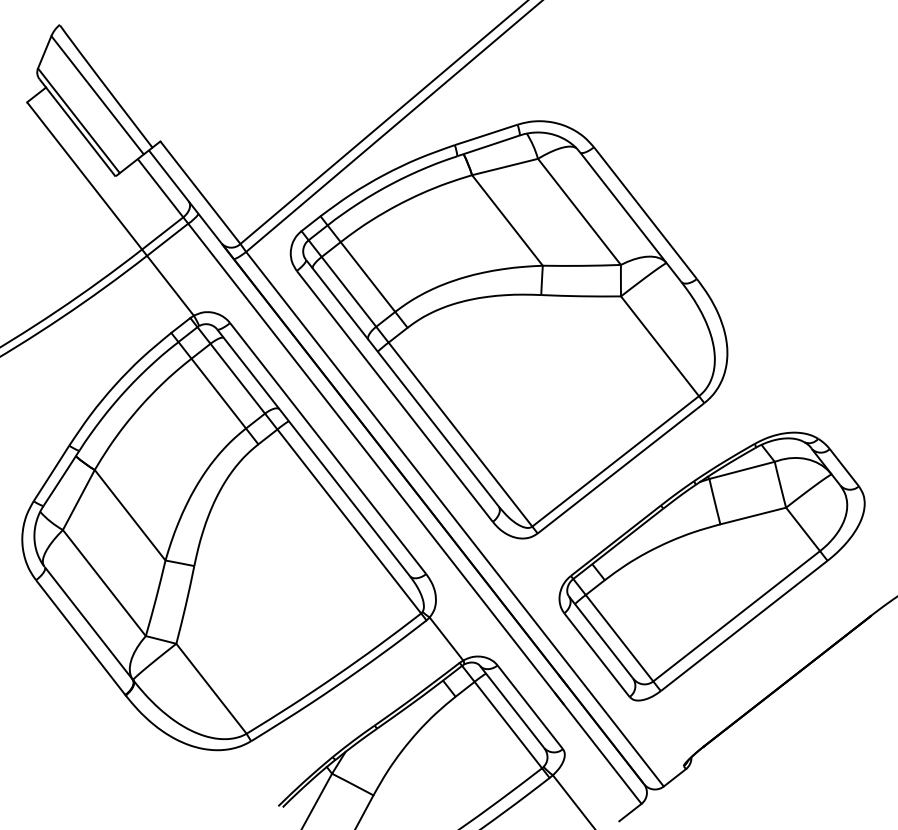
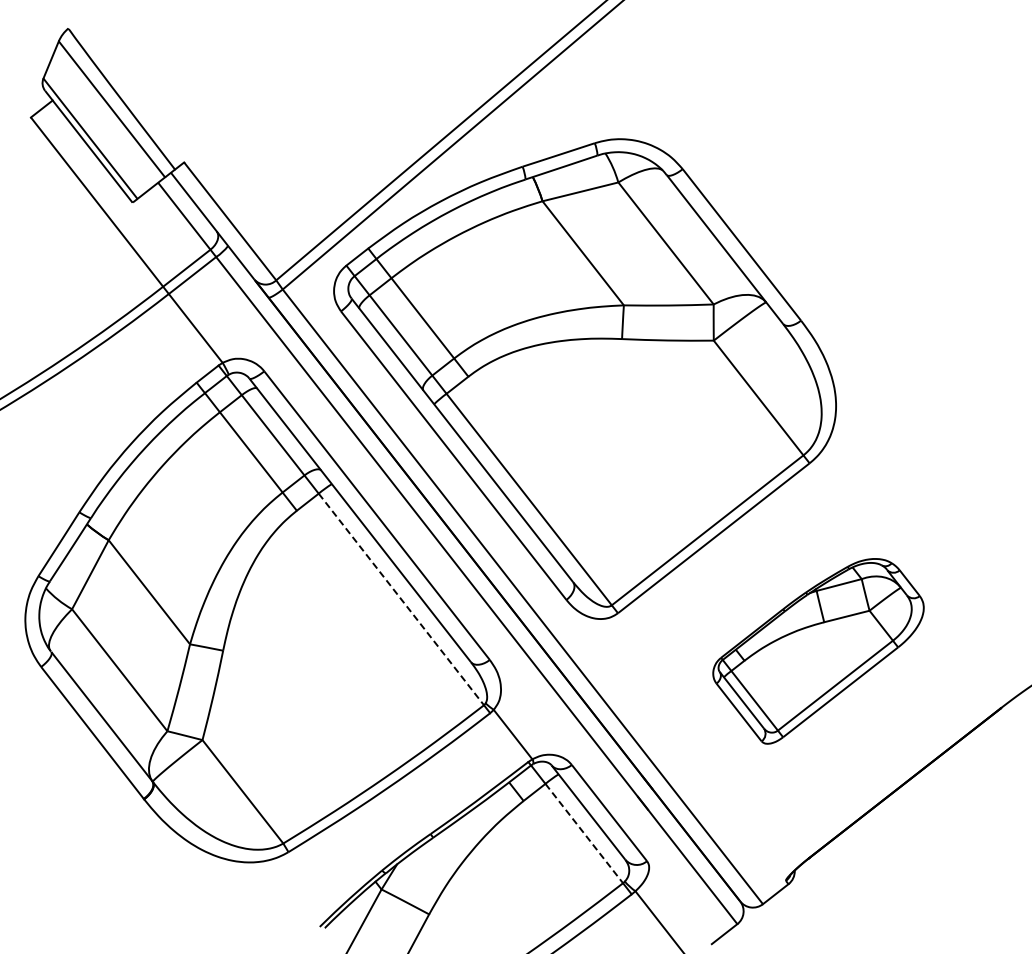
line: (349, 521) -> (401, 599), solid -> dashed
part: (712, 566) -> (818, 651), size x0.6
line: (508, 725) -> (584, 833), solid -> dashed

